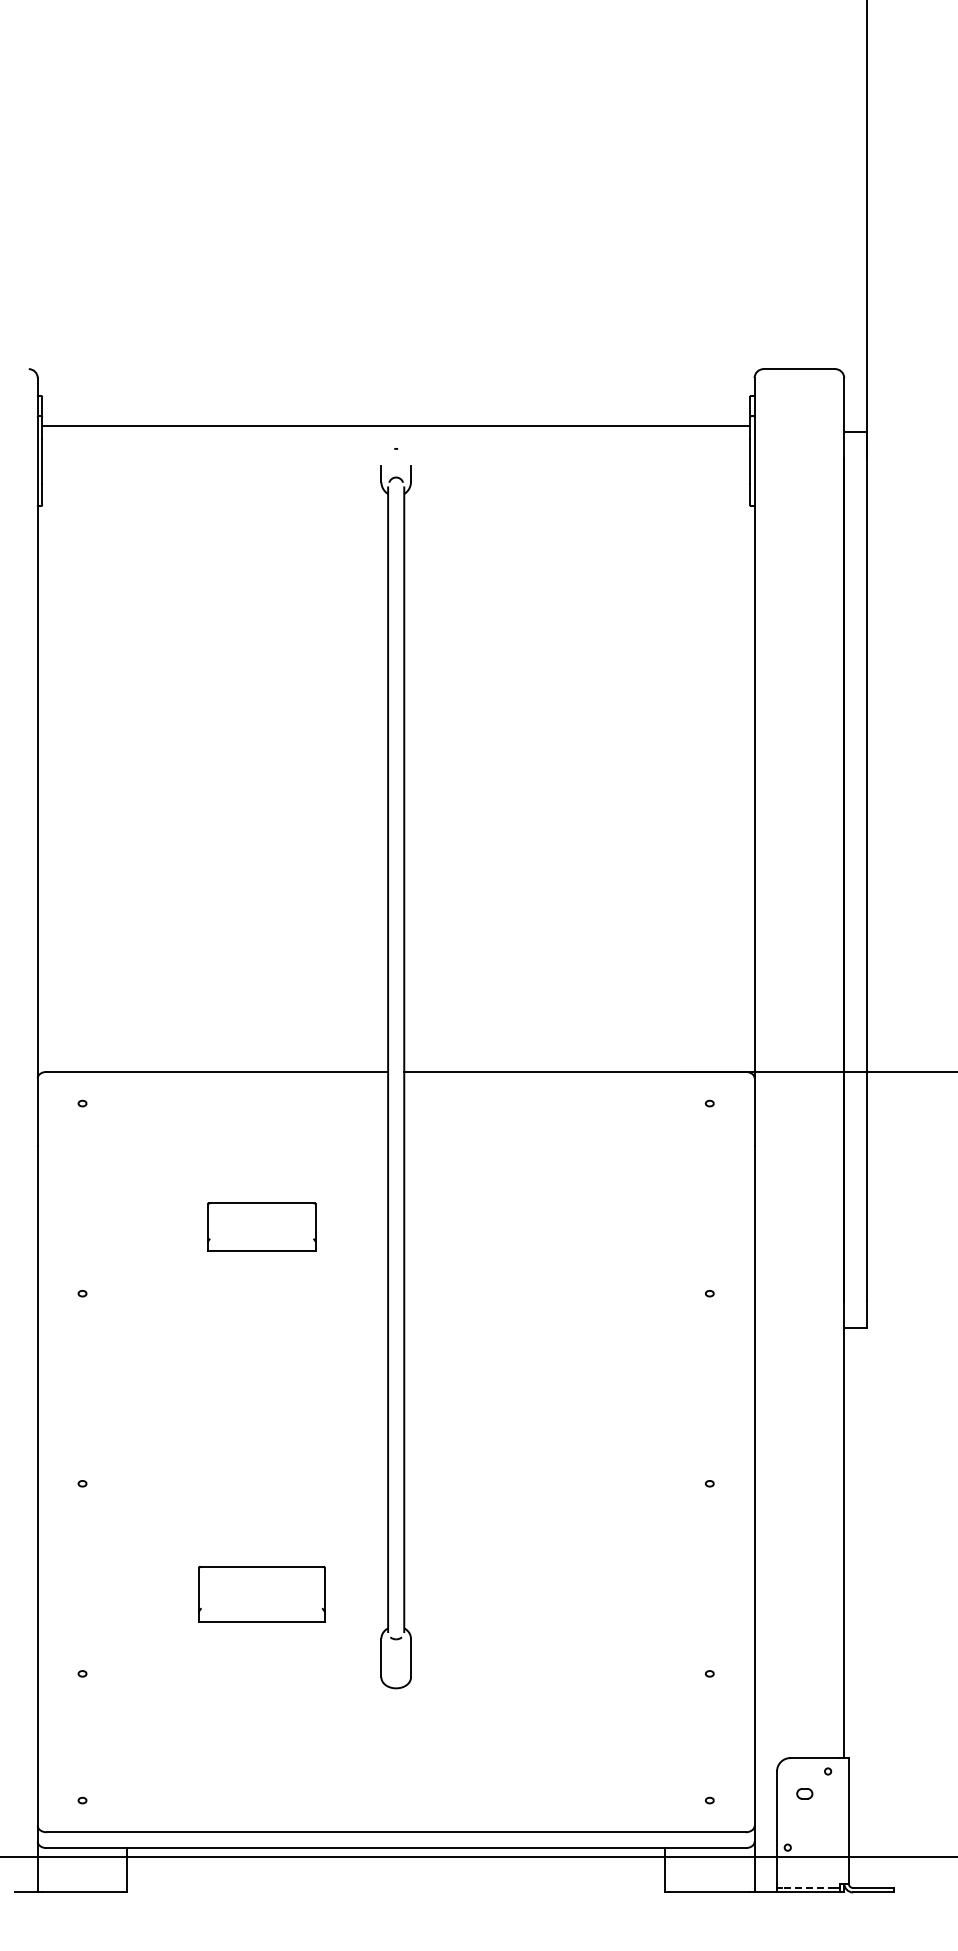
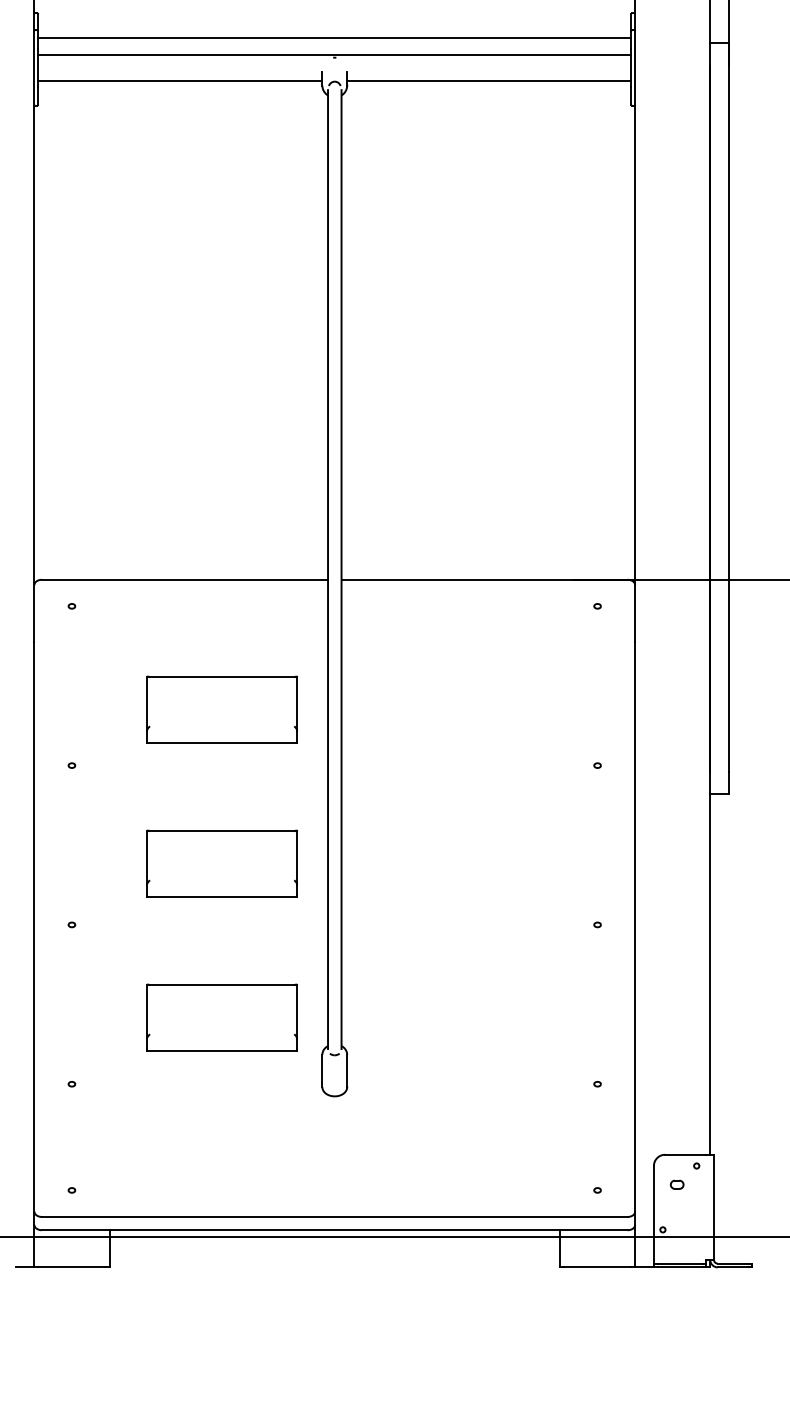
line: (396, 445) -> (335, 54), added
line: (211, 476) -> (180, 80), added
line: (580, 476) -> (489, 80), added
part: (261, 1226) -> (221, 709), size x1.67
part: (261, 1410) -> (221, 863), added
part: (261, 1594) -> (221, 1017), size x1.43
line: (808, 1887) -> (680, 1263), dashed -> solid

